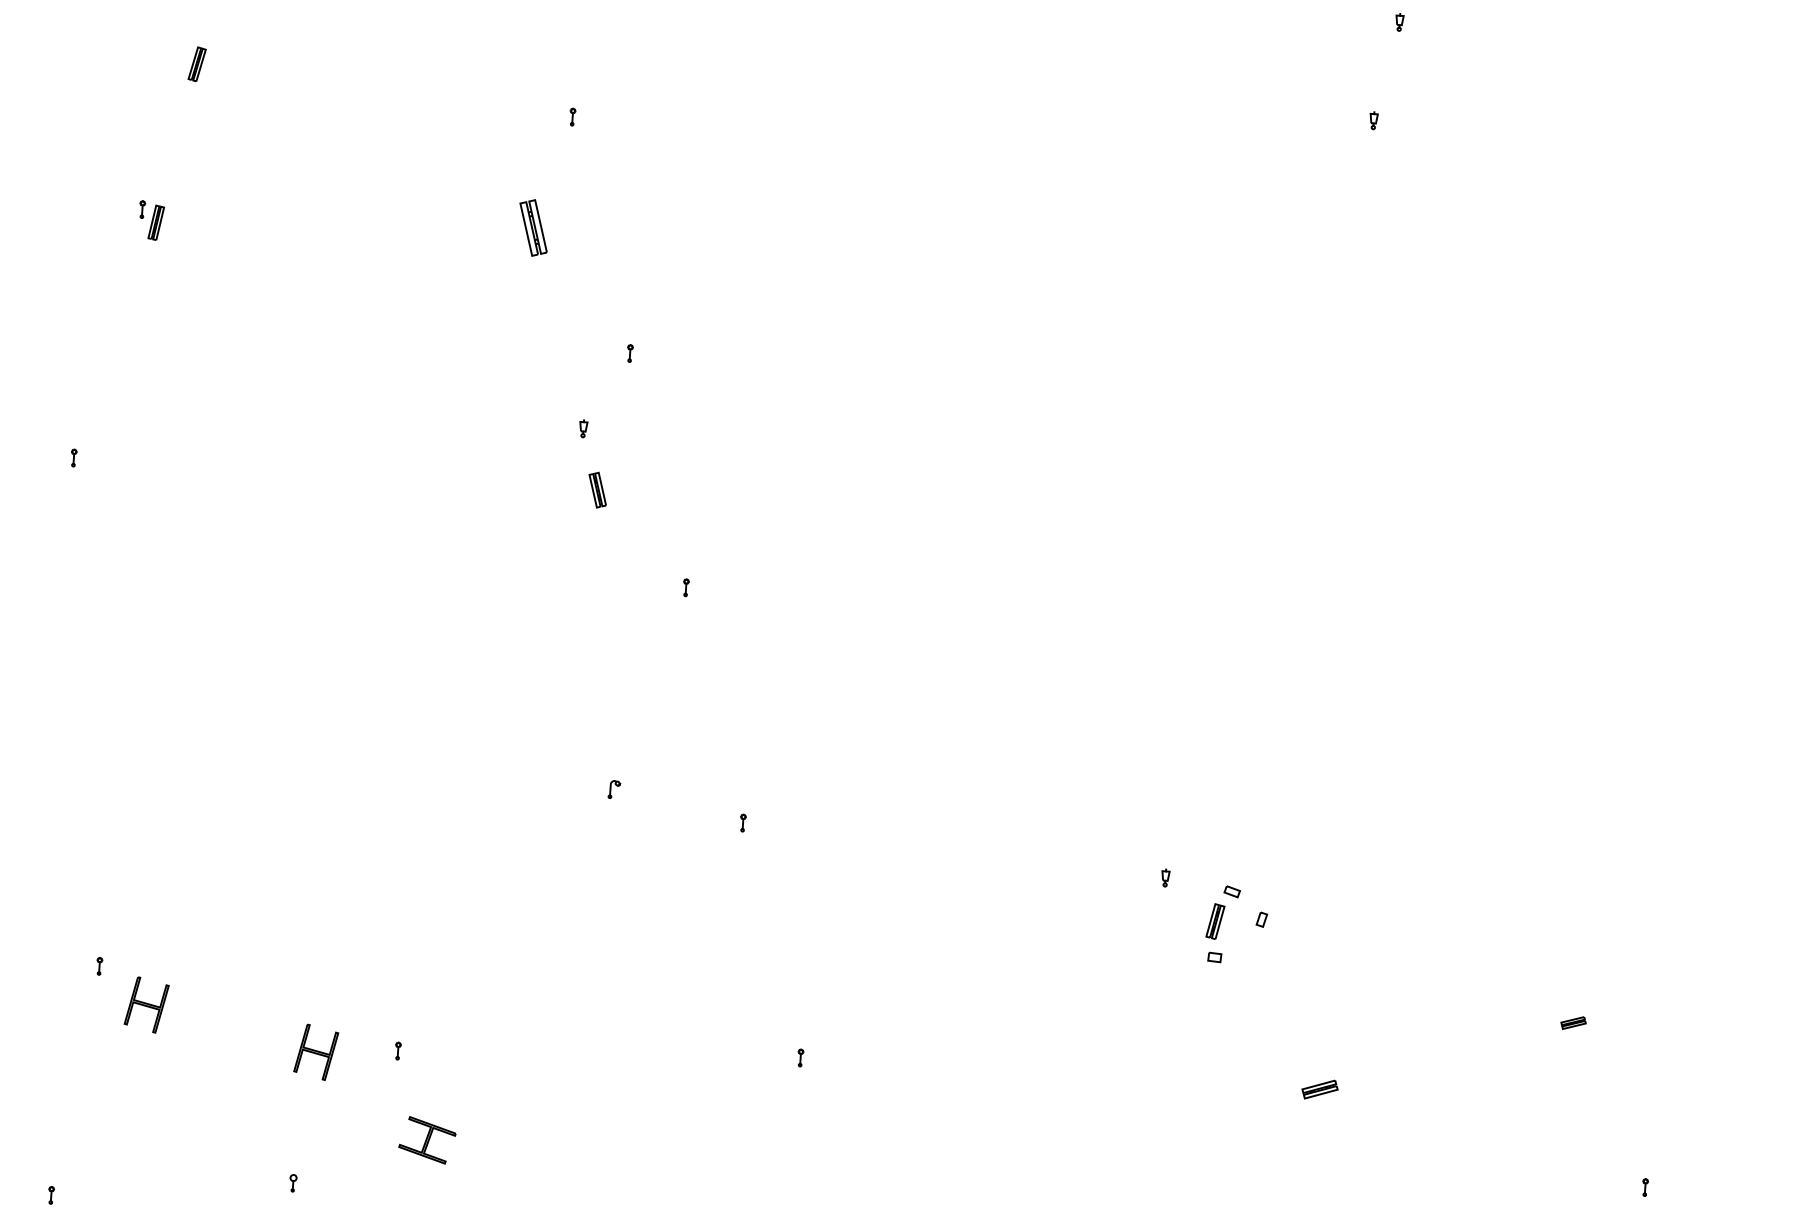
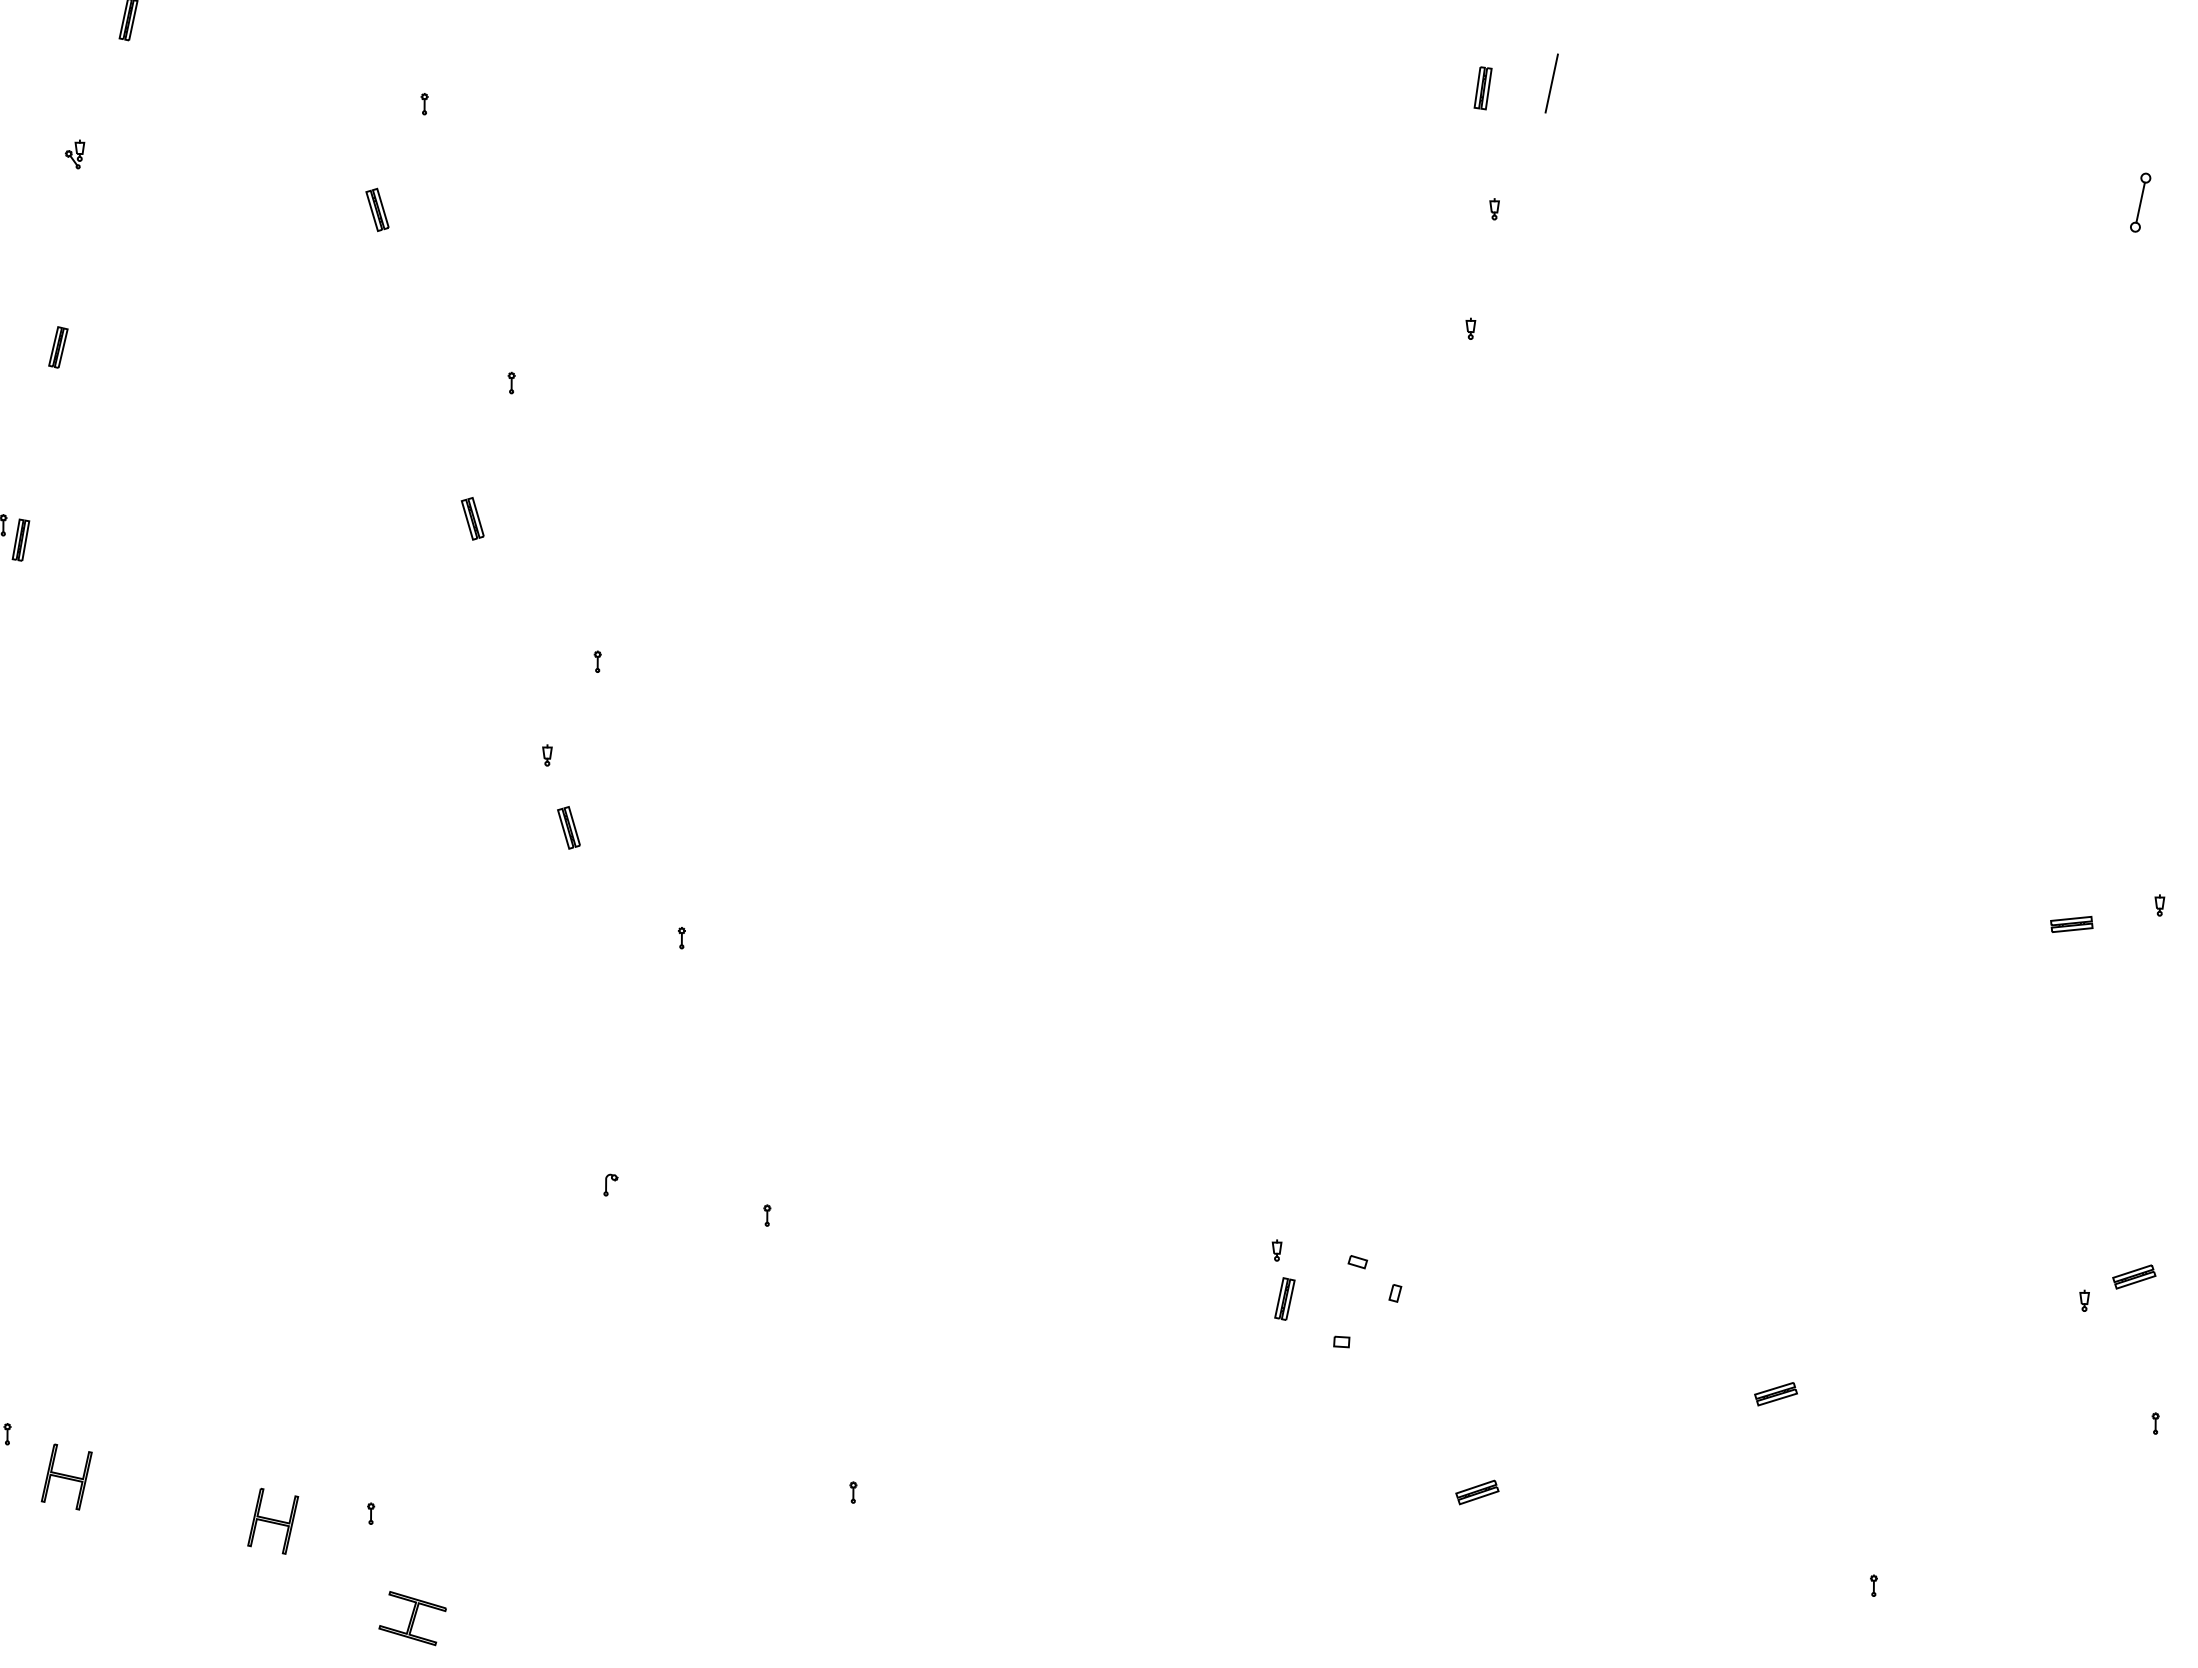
part: (533, 227) -> (472, 518), size x0.62
part: (1215, 921) -> (1284, 1298), moved
part: (1573, 1023) -> (1775, 1394), size x1.43

